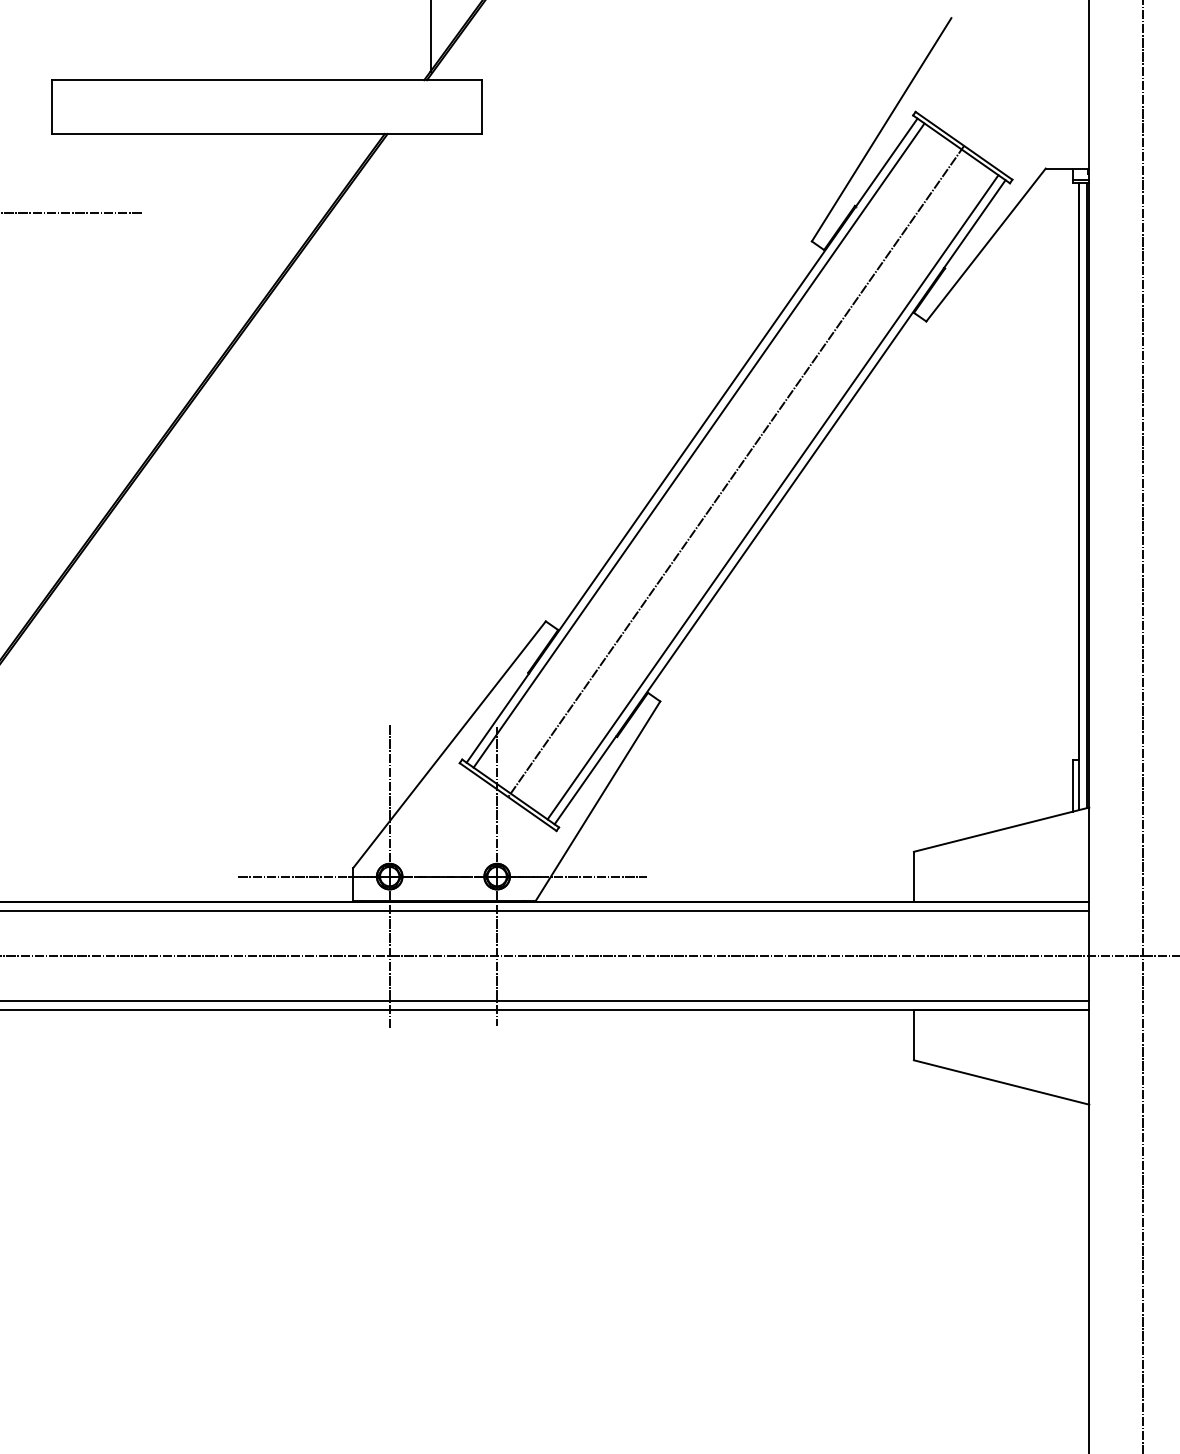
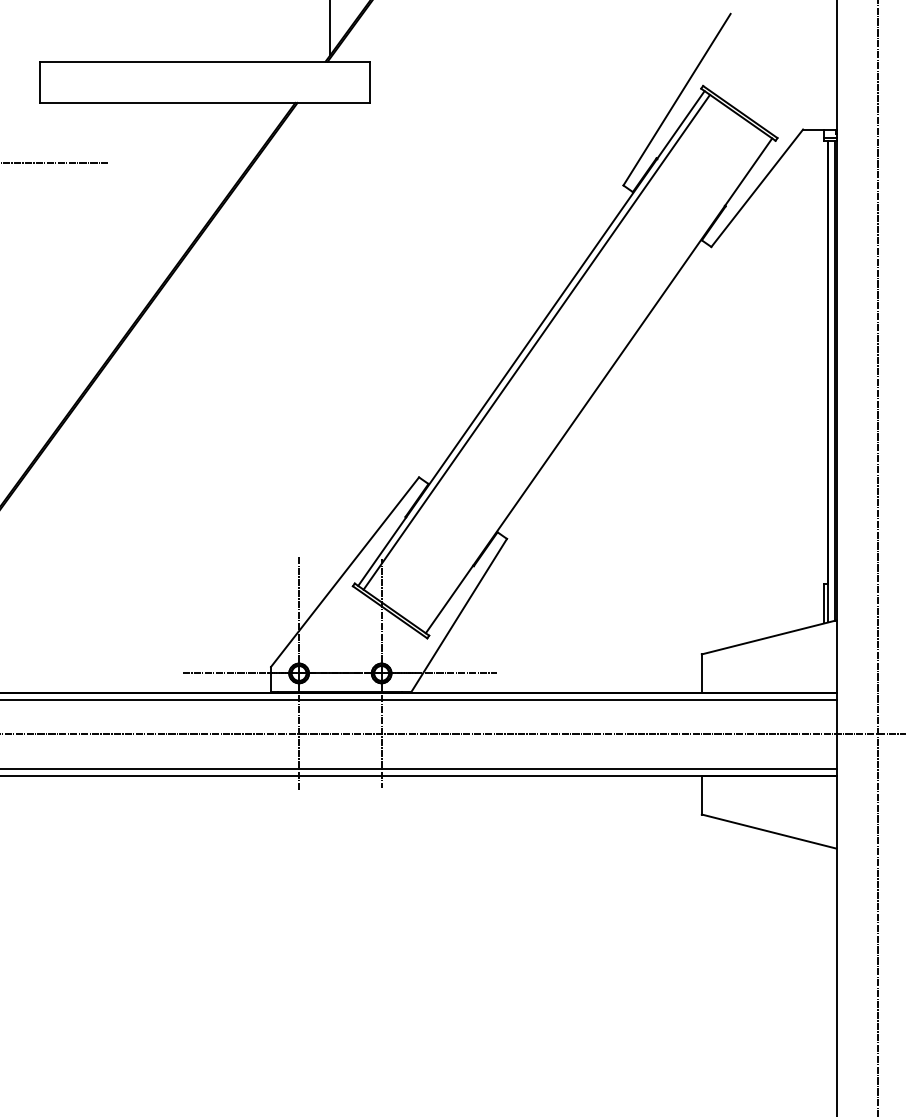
line: (736, 471) -> (565, 362), removed
line: (772, 497) -> (593, 382), removed

